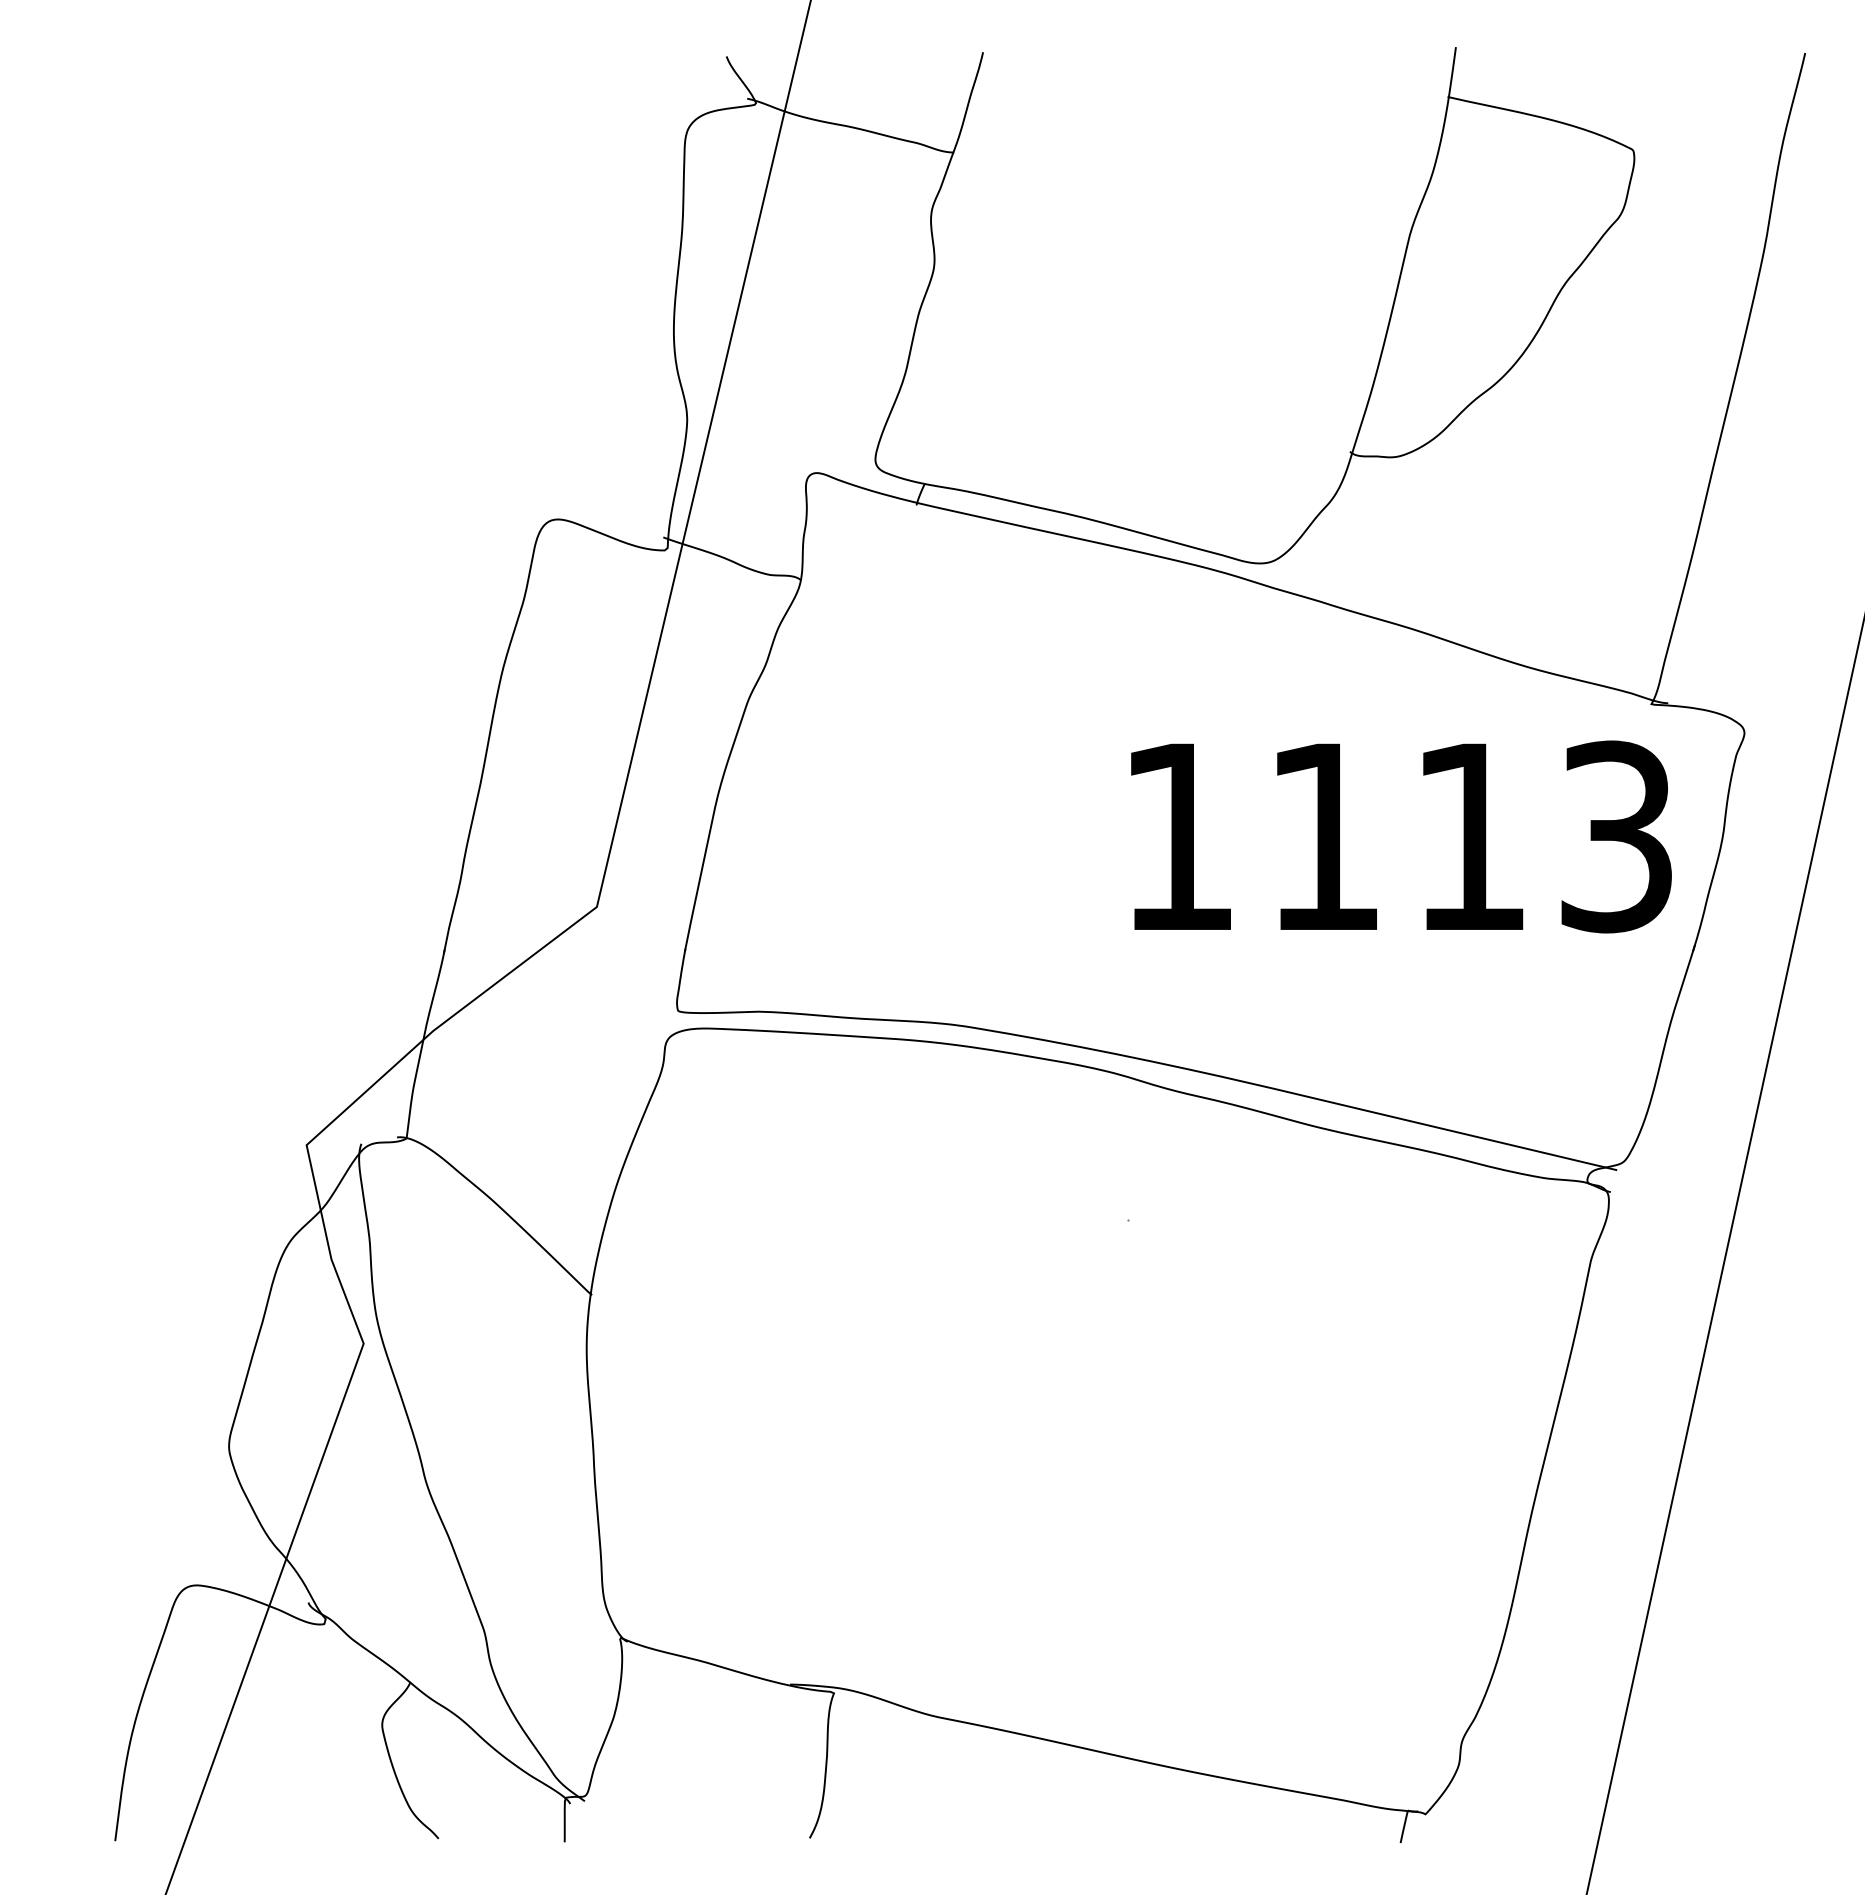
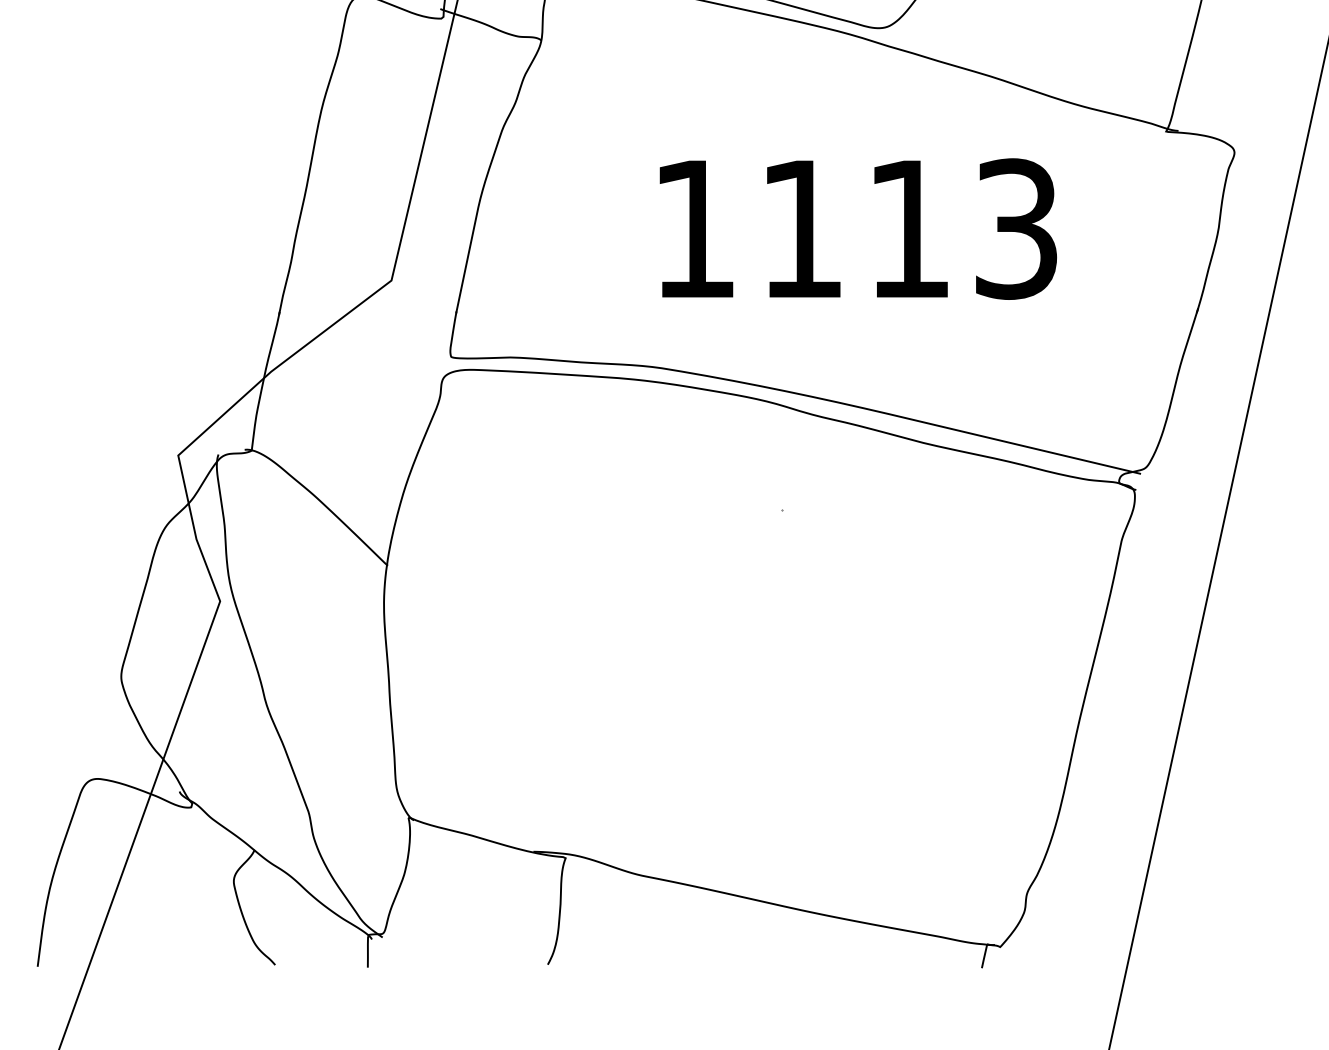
text: (1401, 836) -> (858, 228), moved

